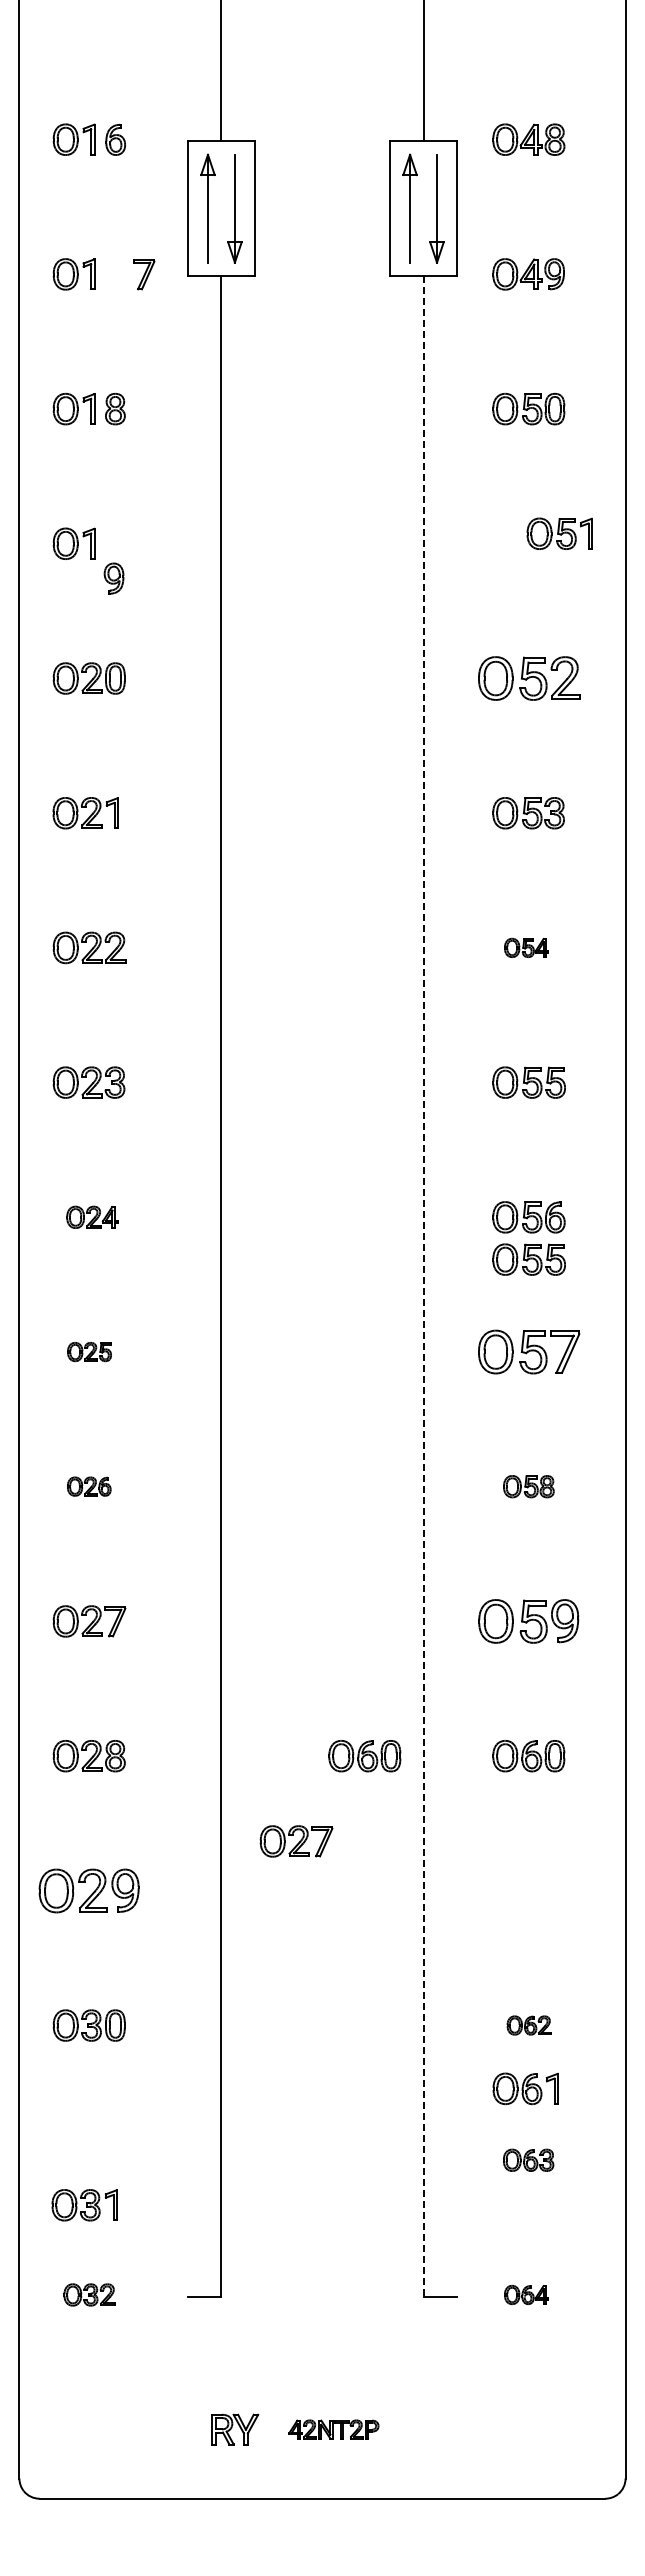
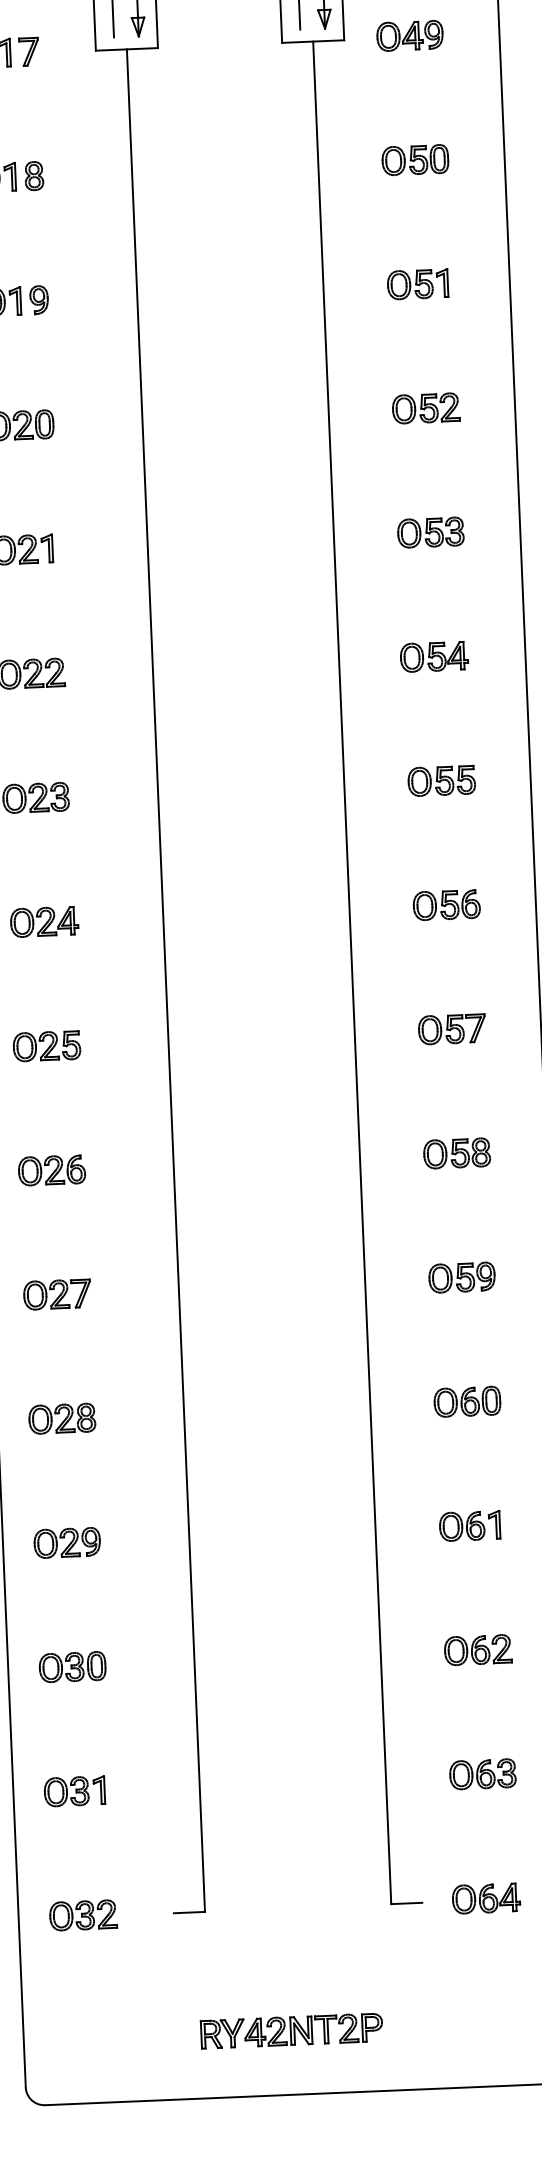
part: (144, 274) -> (29, 52), moved
part: (559, 533) -> (417, 284), moved
part: (113, 578) -> (38, 300), moved
part: (528, 678) -> (425, 408), size x0.71
part: (526, 947) -> (434, 656), size x1.67
part: (92, 1217) -> (44, 922), size x1.43
part: (528, 1259) -> (447, 944), removed
line: (423, 1286) -> (352, 972), dashed -> solid
part: (89, 1351) -> (46, 1045), size x1.67
part: (528, 1351) -> (451, 1028), size x0.71
part: (88, 1486) -> (51, 1170), size x1.67
part: (528, 1486) -> (456, 1153), size x1.43
part: (528, 1621) -> (461, 1277), size x0.71
part: (364, 1756) -> (315, 1408), removed
part: (296, 1841) -> (256, 1489), removed
part: (88, 1890) -> (66, 1542), size x0.71
part: (528, 2025) -> (477, 1650), size x1.67
part: (525, 2088) -> (469, 1525), moved
part: (528, 2160) -> (482, 1774), size x1.43
part: (84, 2205) -> (74, 1791), moved
part: (89, 2294) -> (83, 1915), size x1.43
part: (526, 2294) -> (486, 1898), size x1.67
part: (333, 2429) -> (313, 2030), size x1.67

